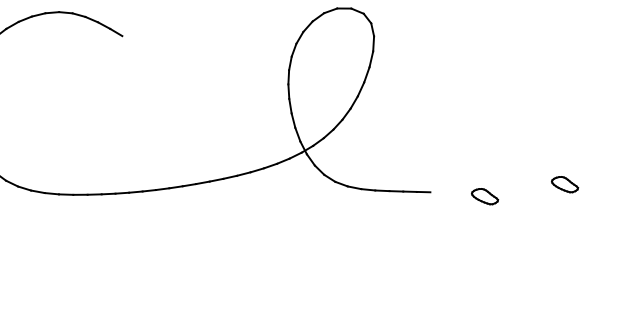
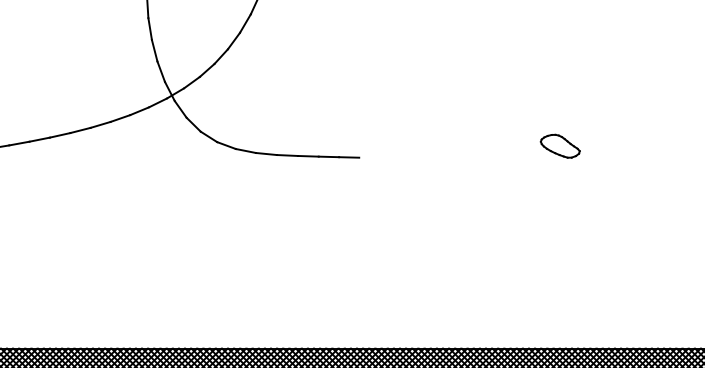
part: (485, 196) -> (441, 164), removed

